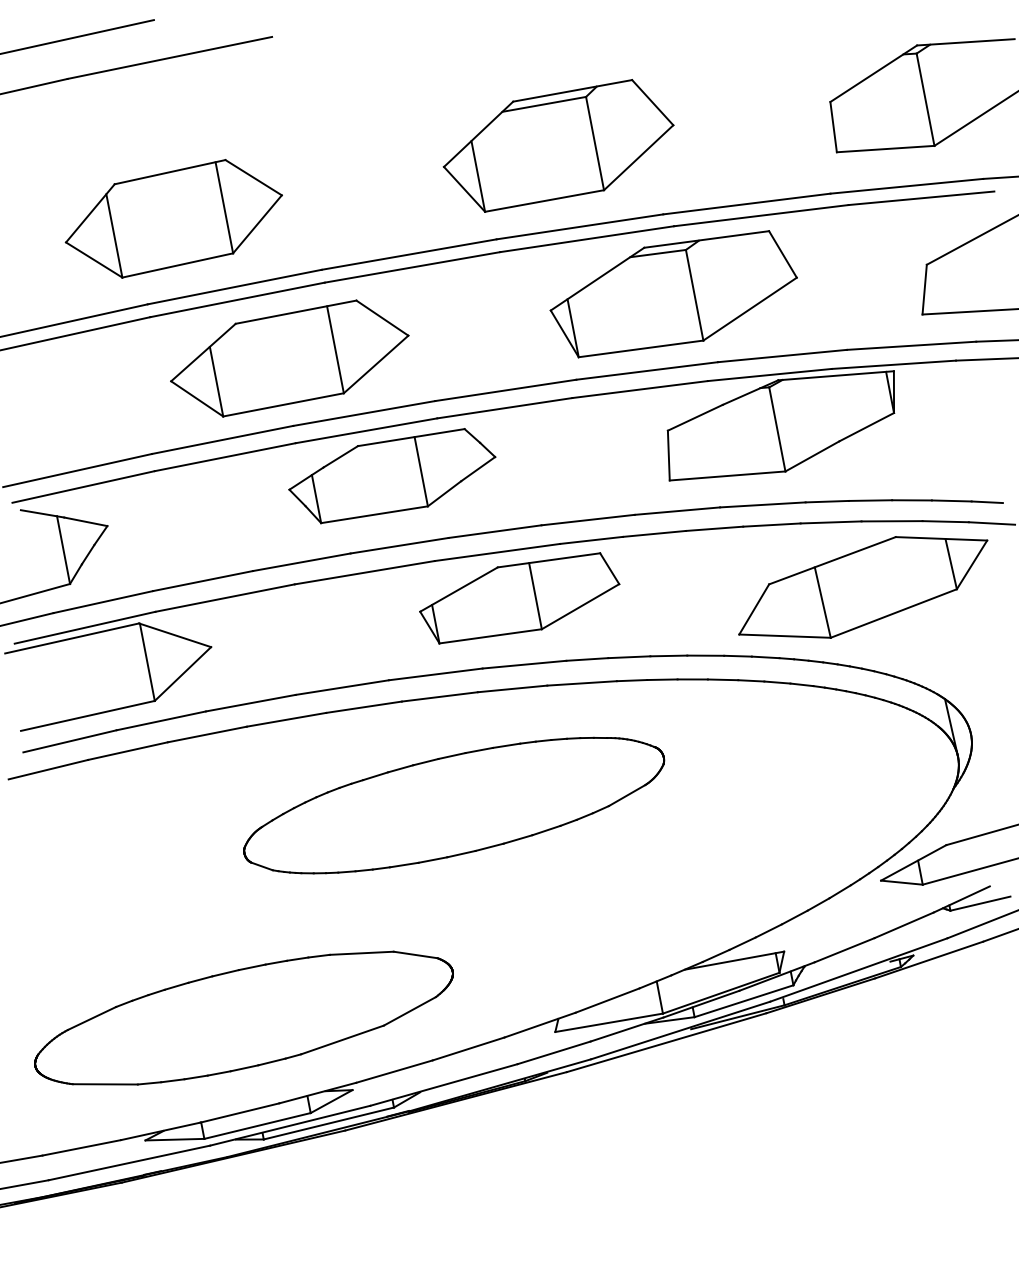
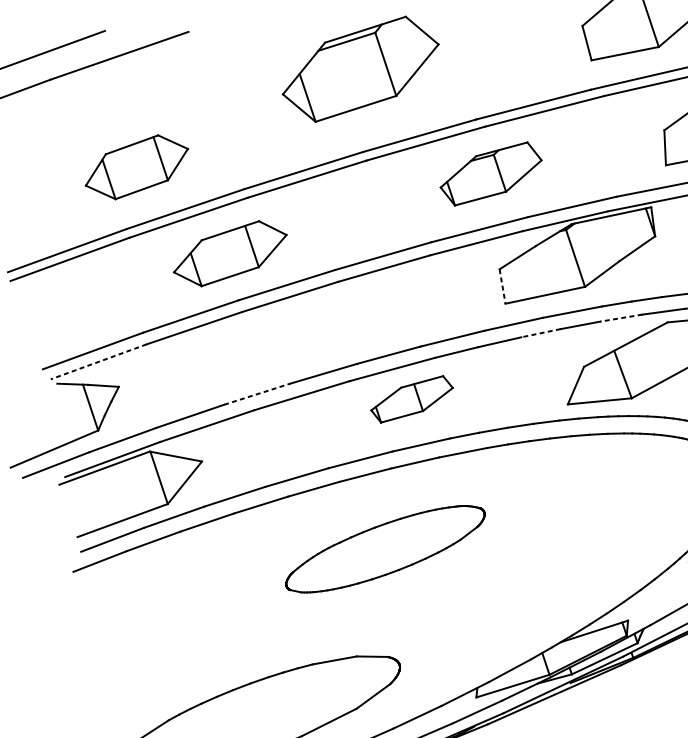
part: (558, 145) -> (360, 69), moved
part: (173, 218) -> (136, 167), size x0.7
part: (673, 294) -> (491, 174), size x0.6
part: (289, 358) -> (230, 253), size x0.7
line: (668, 455) -> (502, 286), solid -> dashed
part: (392, 476) -> (312, 326), removed
line: (83, 486) -> (98, 361), solid -> dashed
line: (830, 522) -> (621, 318), solid -> dashed
line: (714, 528) -> (540, 332), solid -> dashed
line: (301, 562) -> (257, 394), solid -> dashed
part: (519, 598) -> (411, 399), size x0.6
part: (454, 805) -> (385, 549), size x0.7

